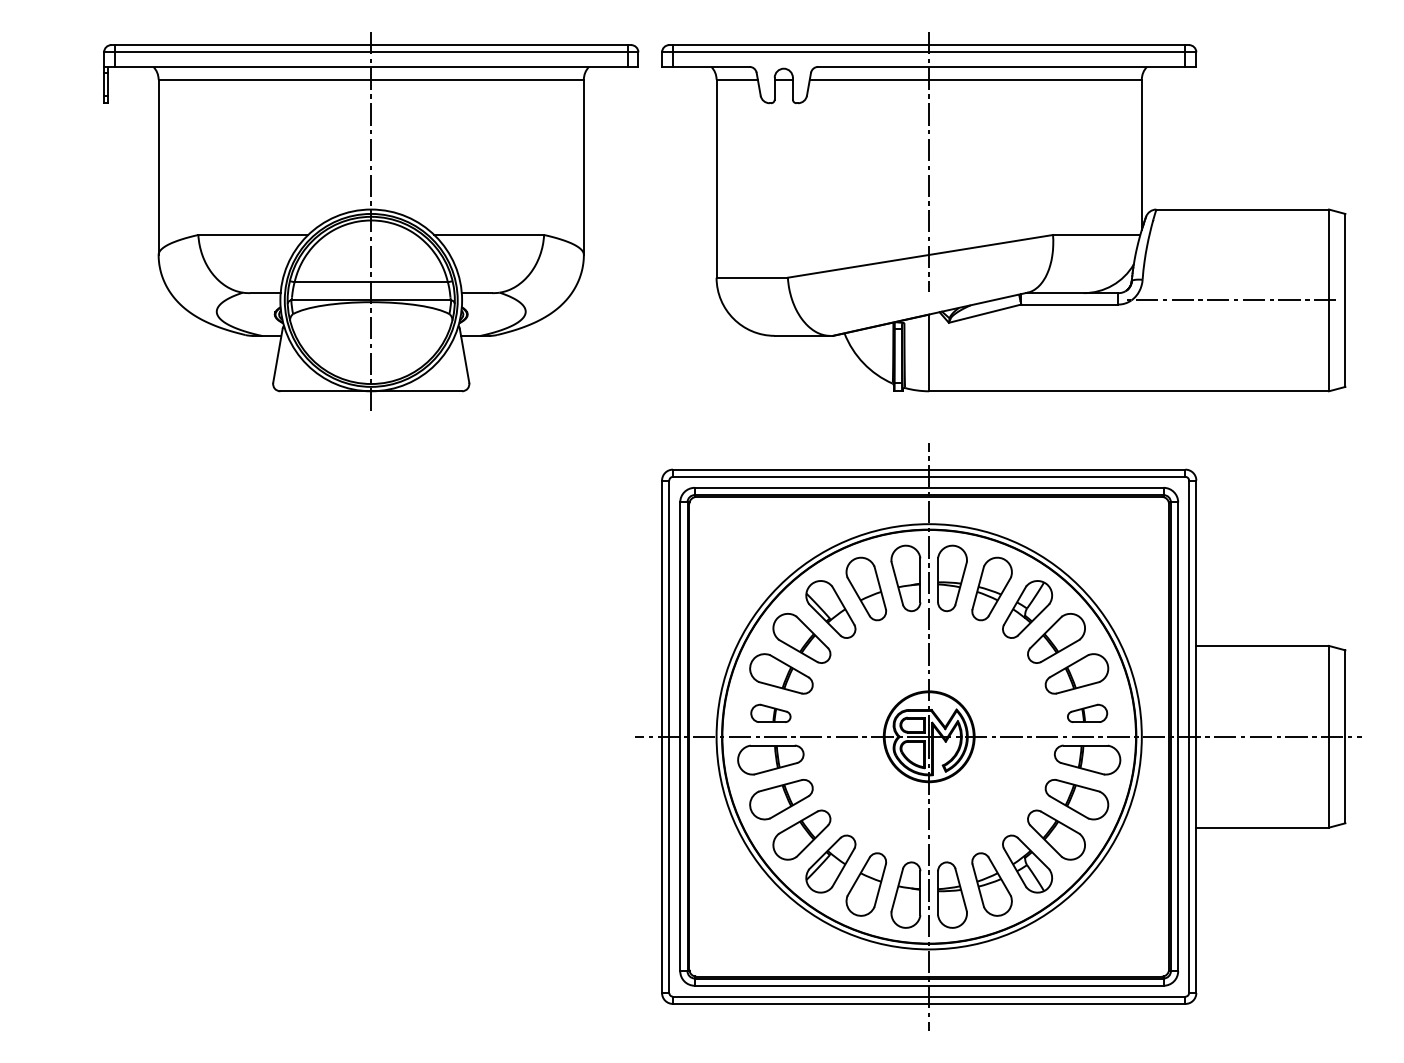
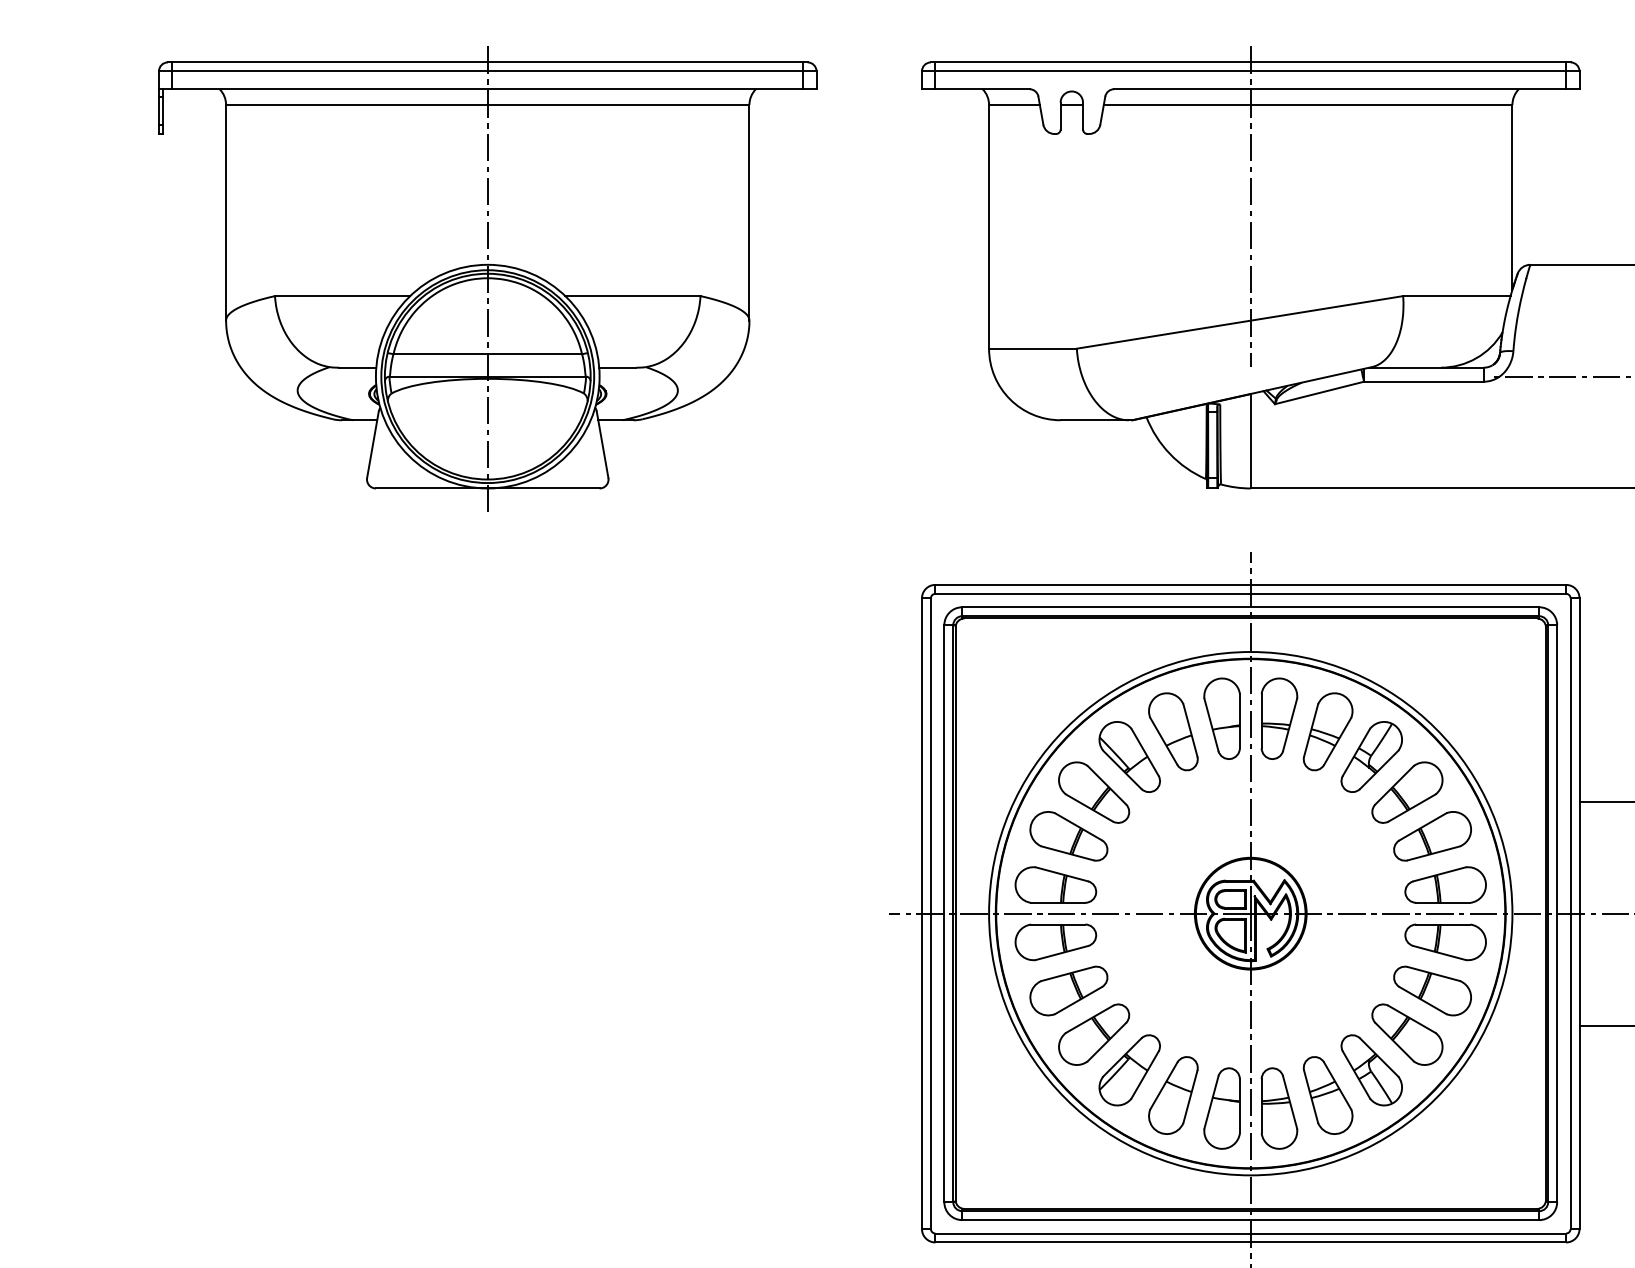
part: (371, 221) -> (488, 279), moved
part: (770, 713) -> (1055, 885), size x1.67
part: (1087, 713) -> (1445, 885), size x1.67

